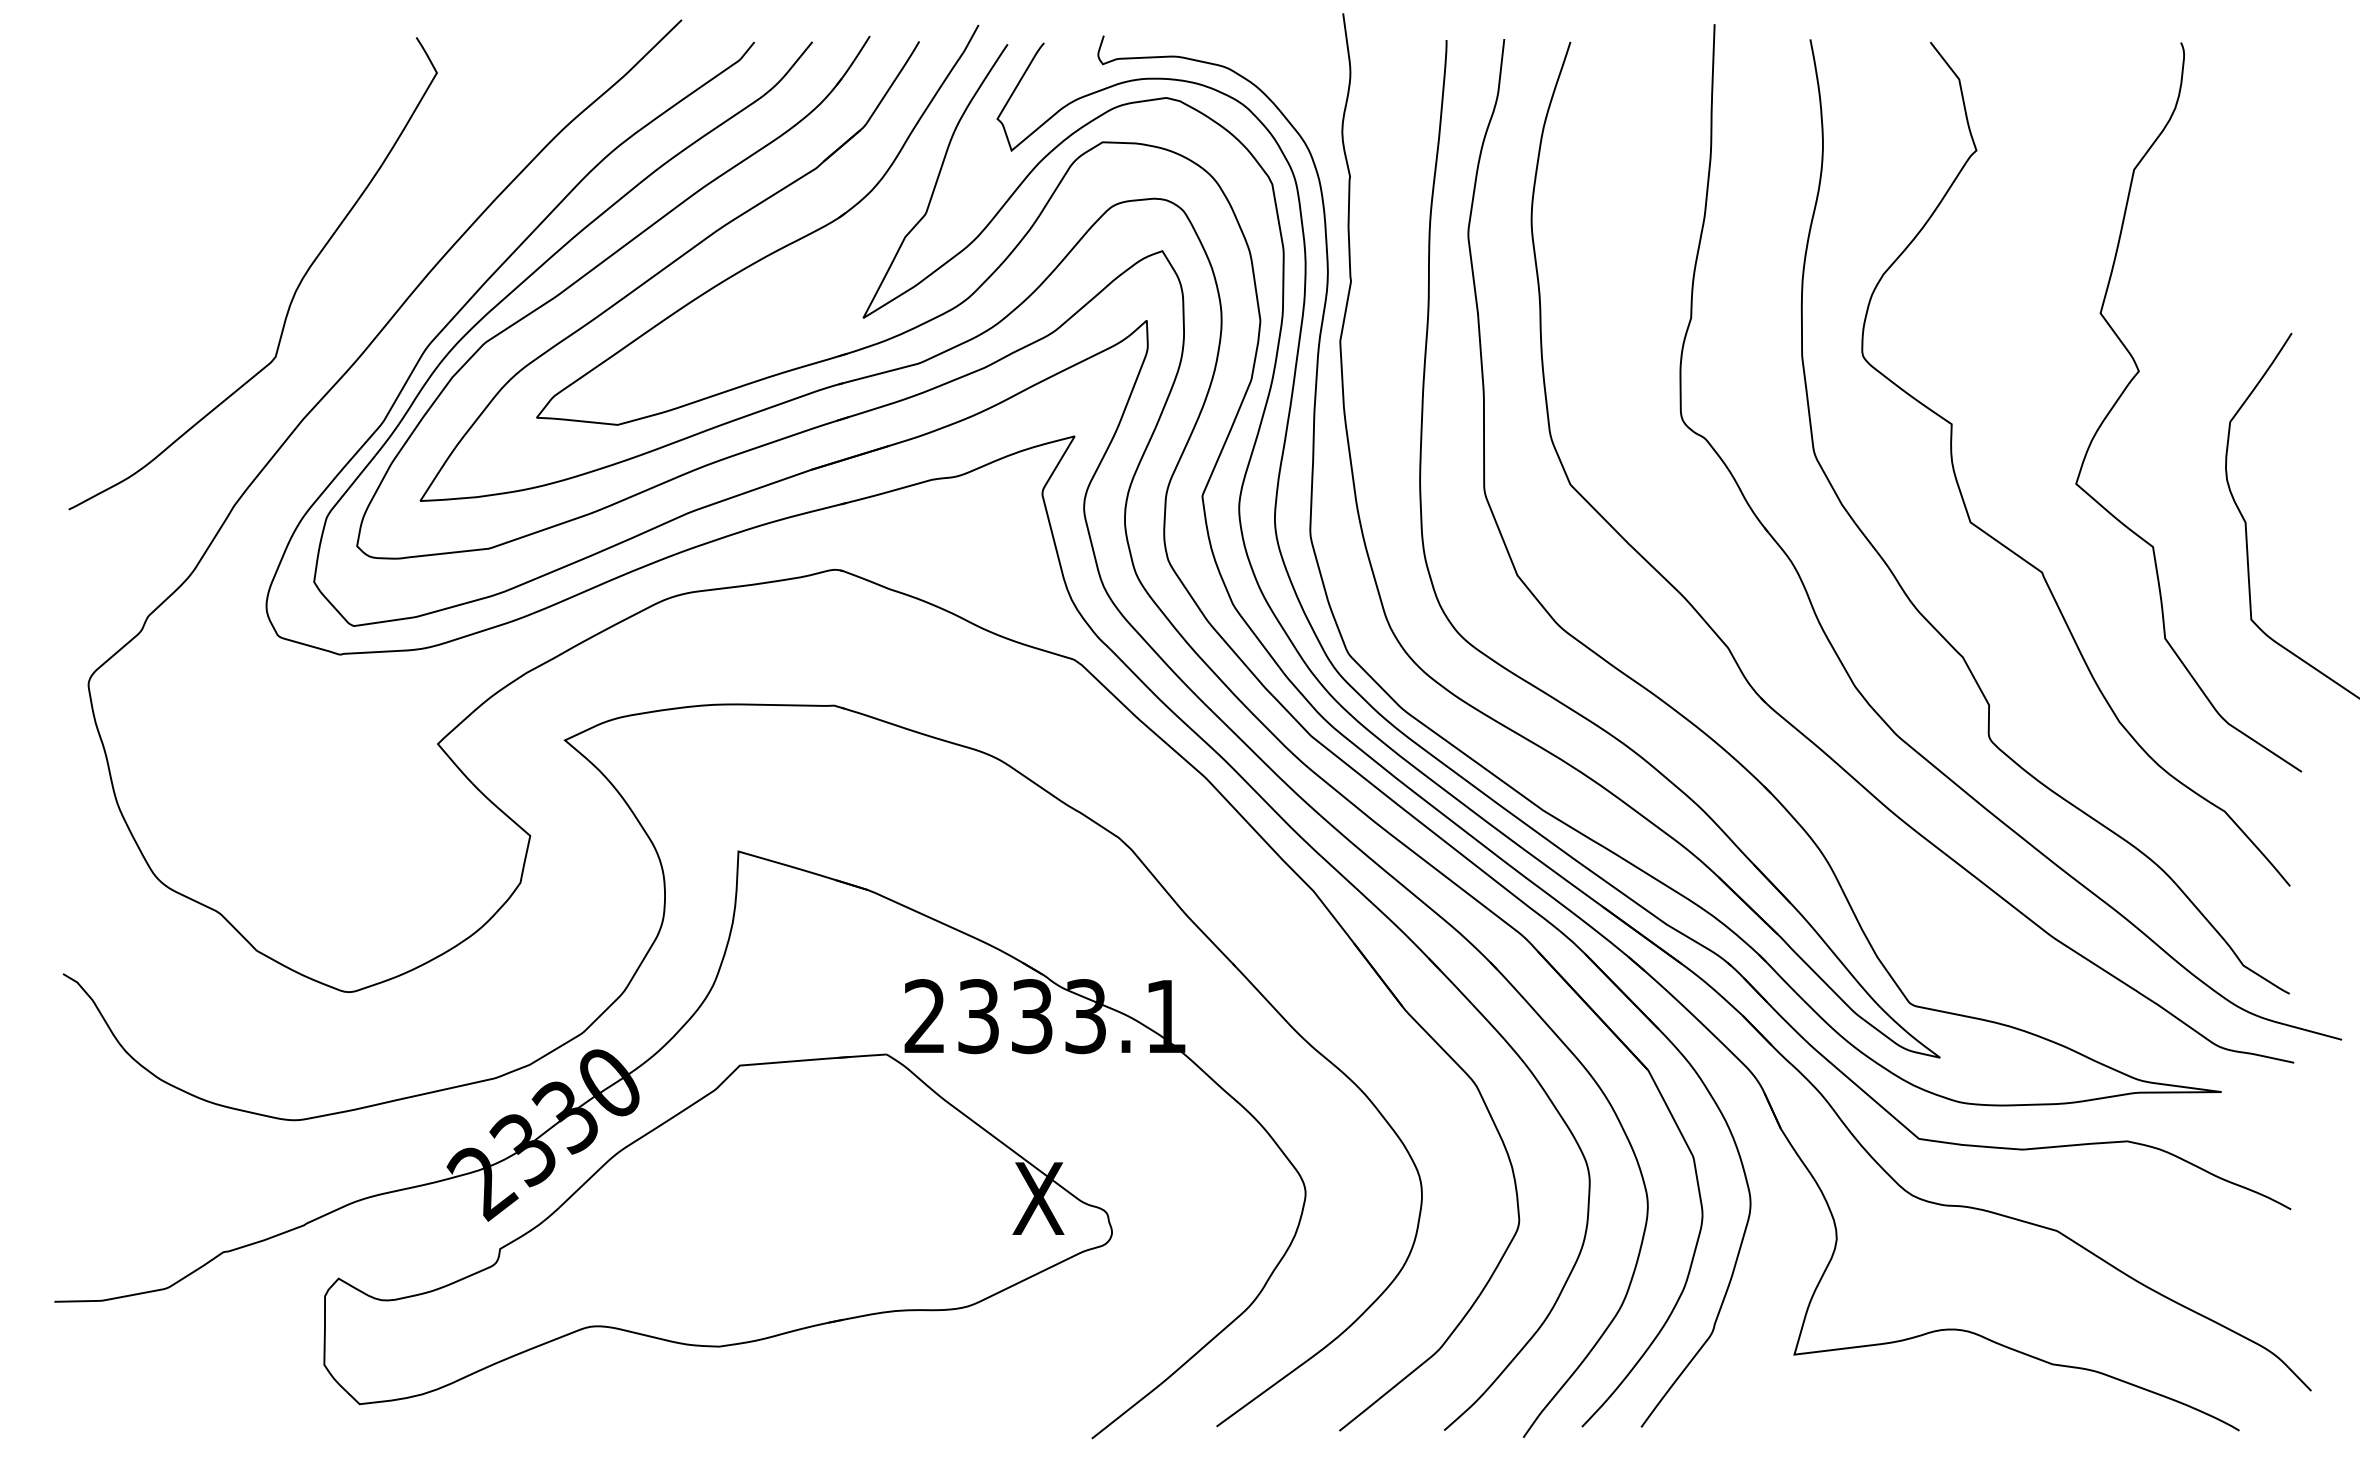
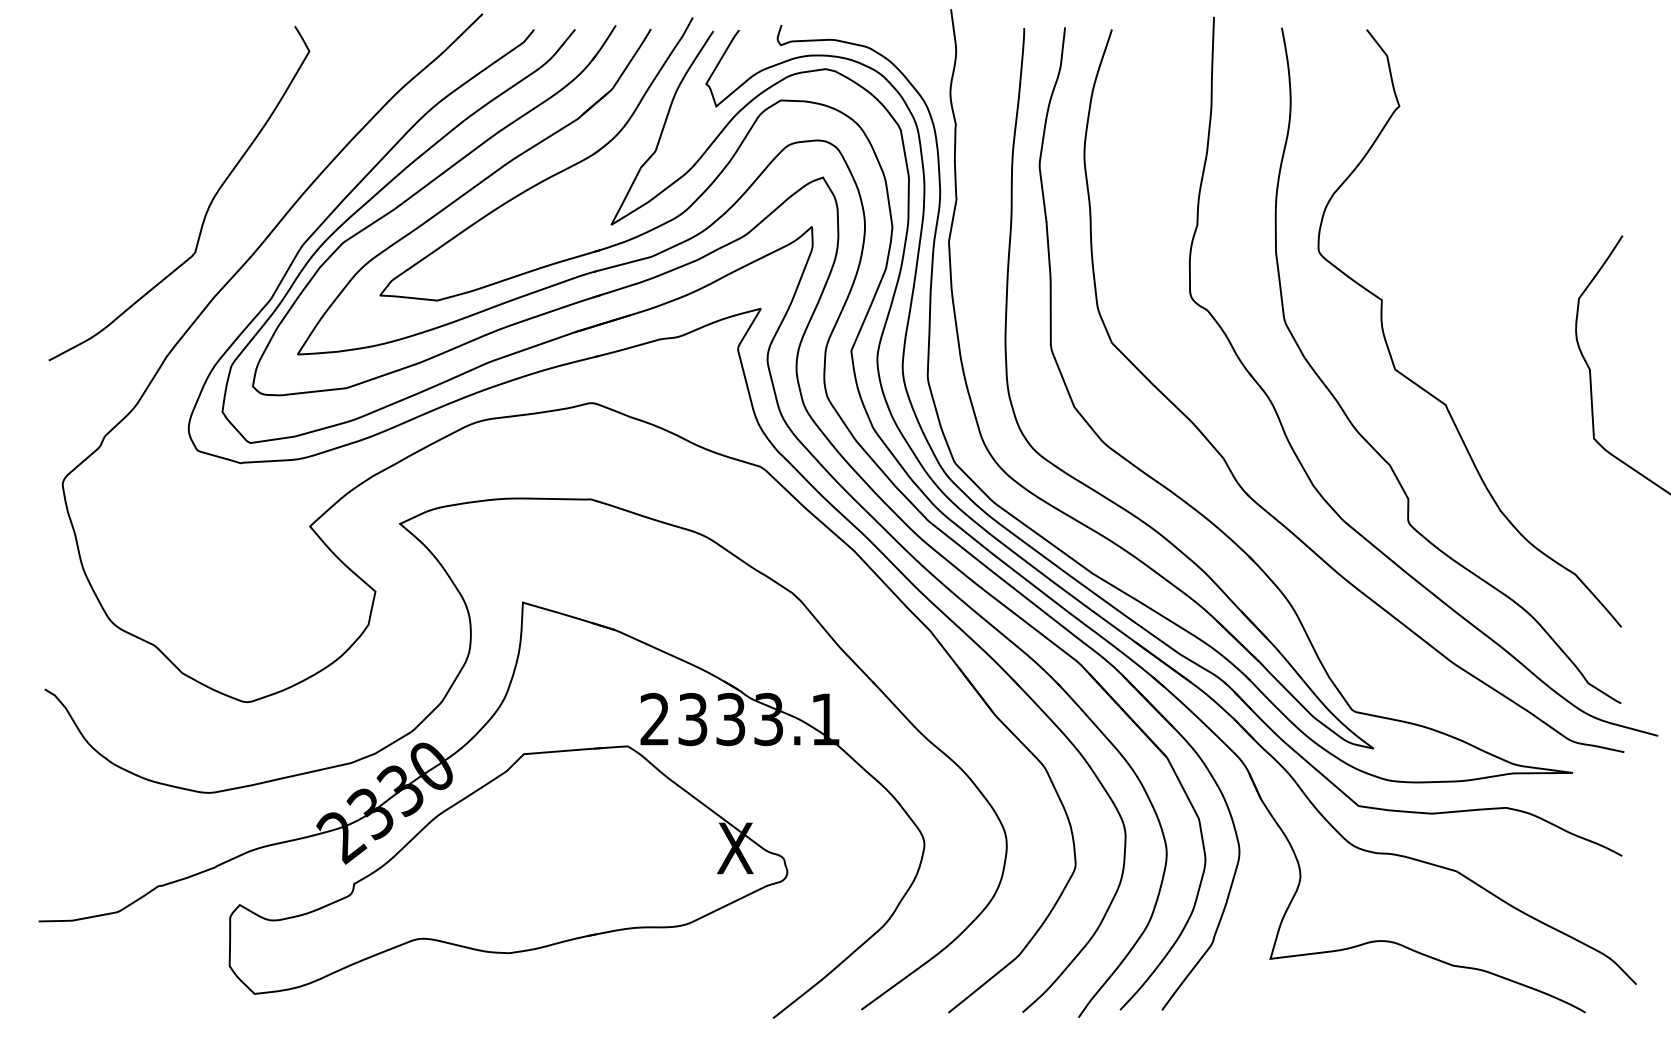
curve: (2139, 372) -> (1514, 263), removed

